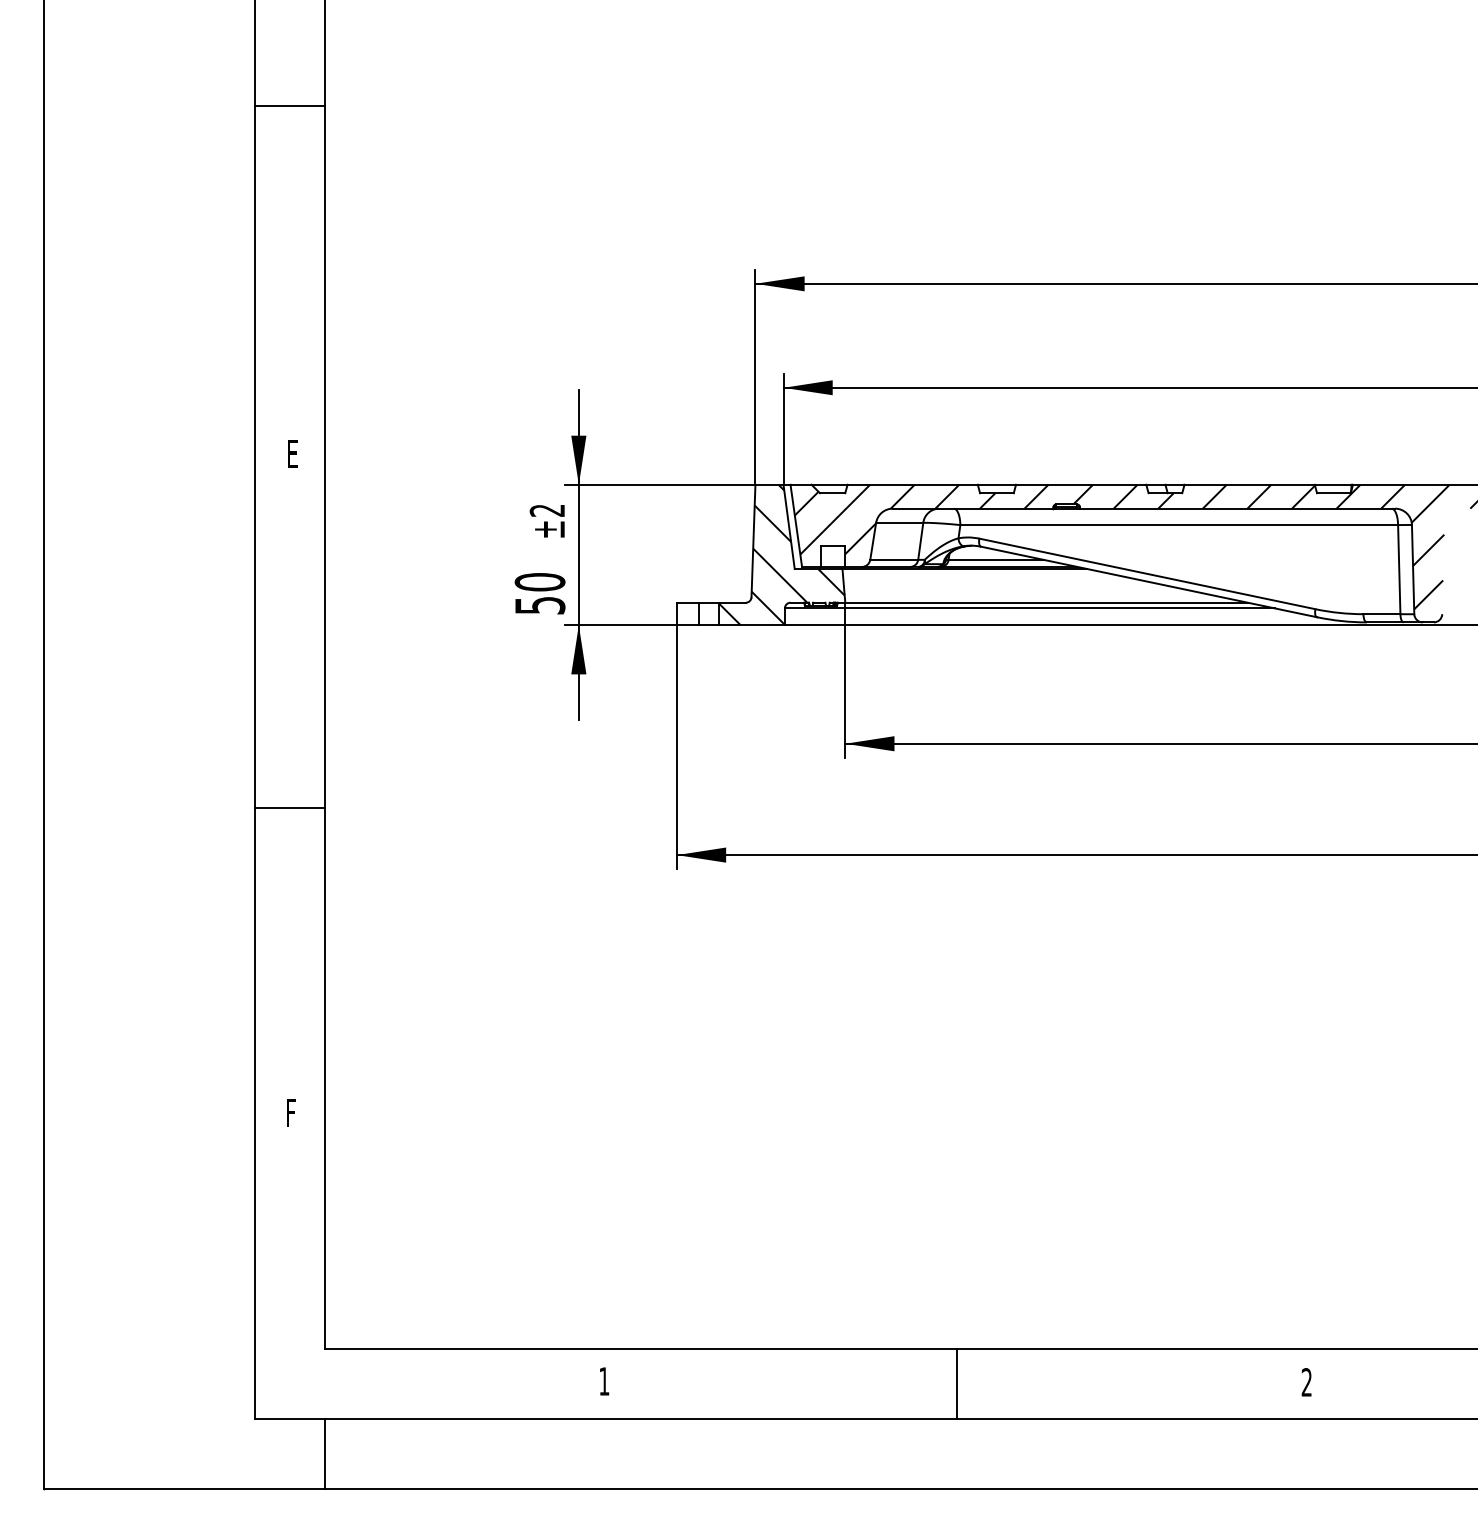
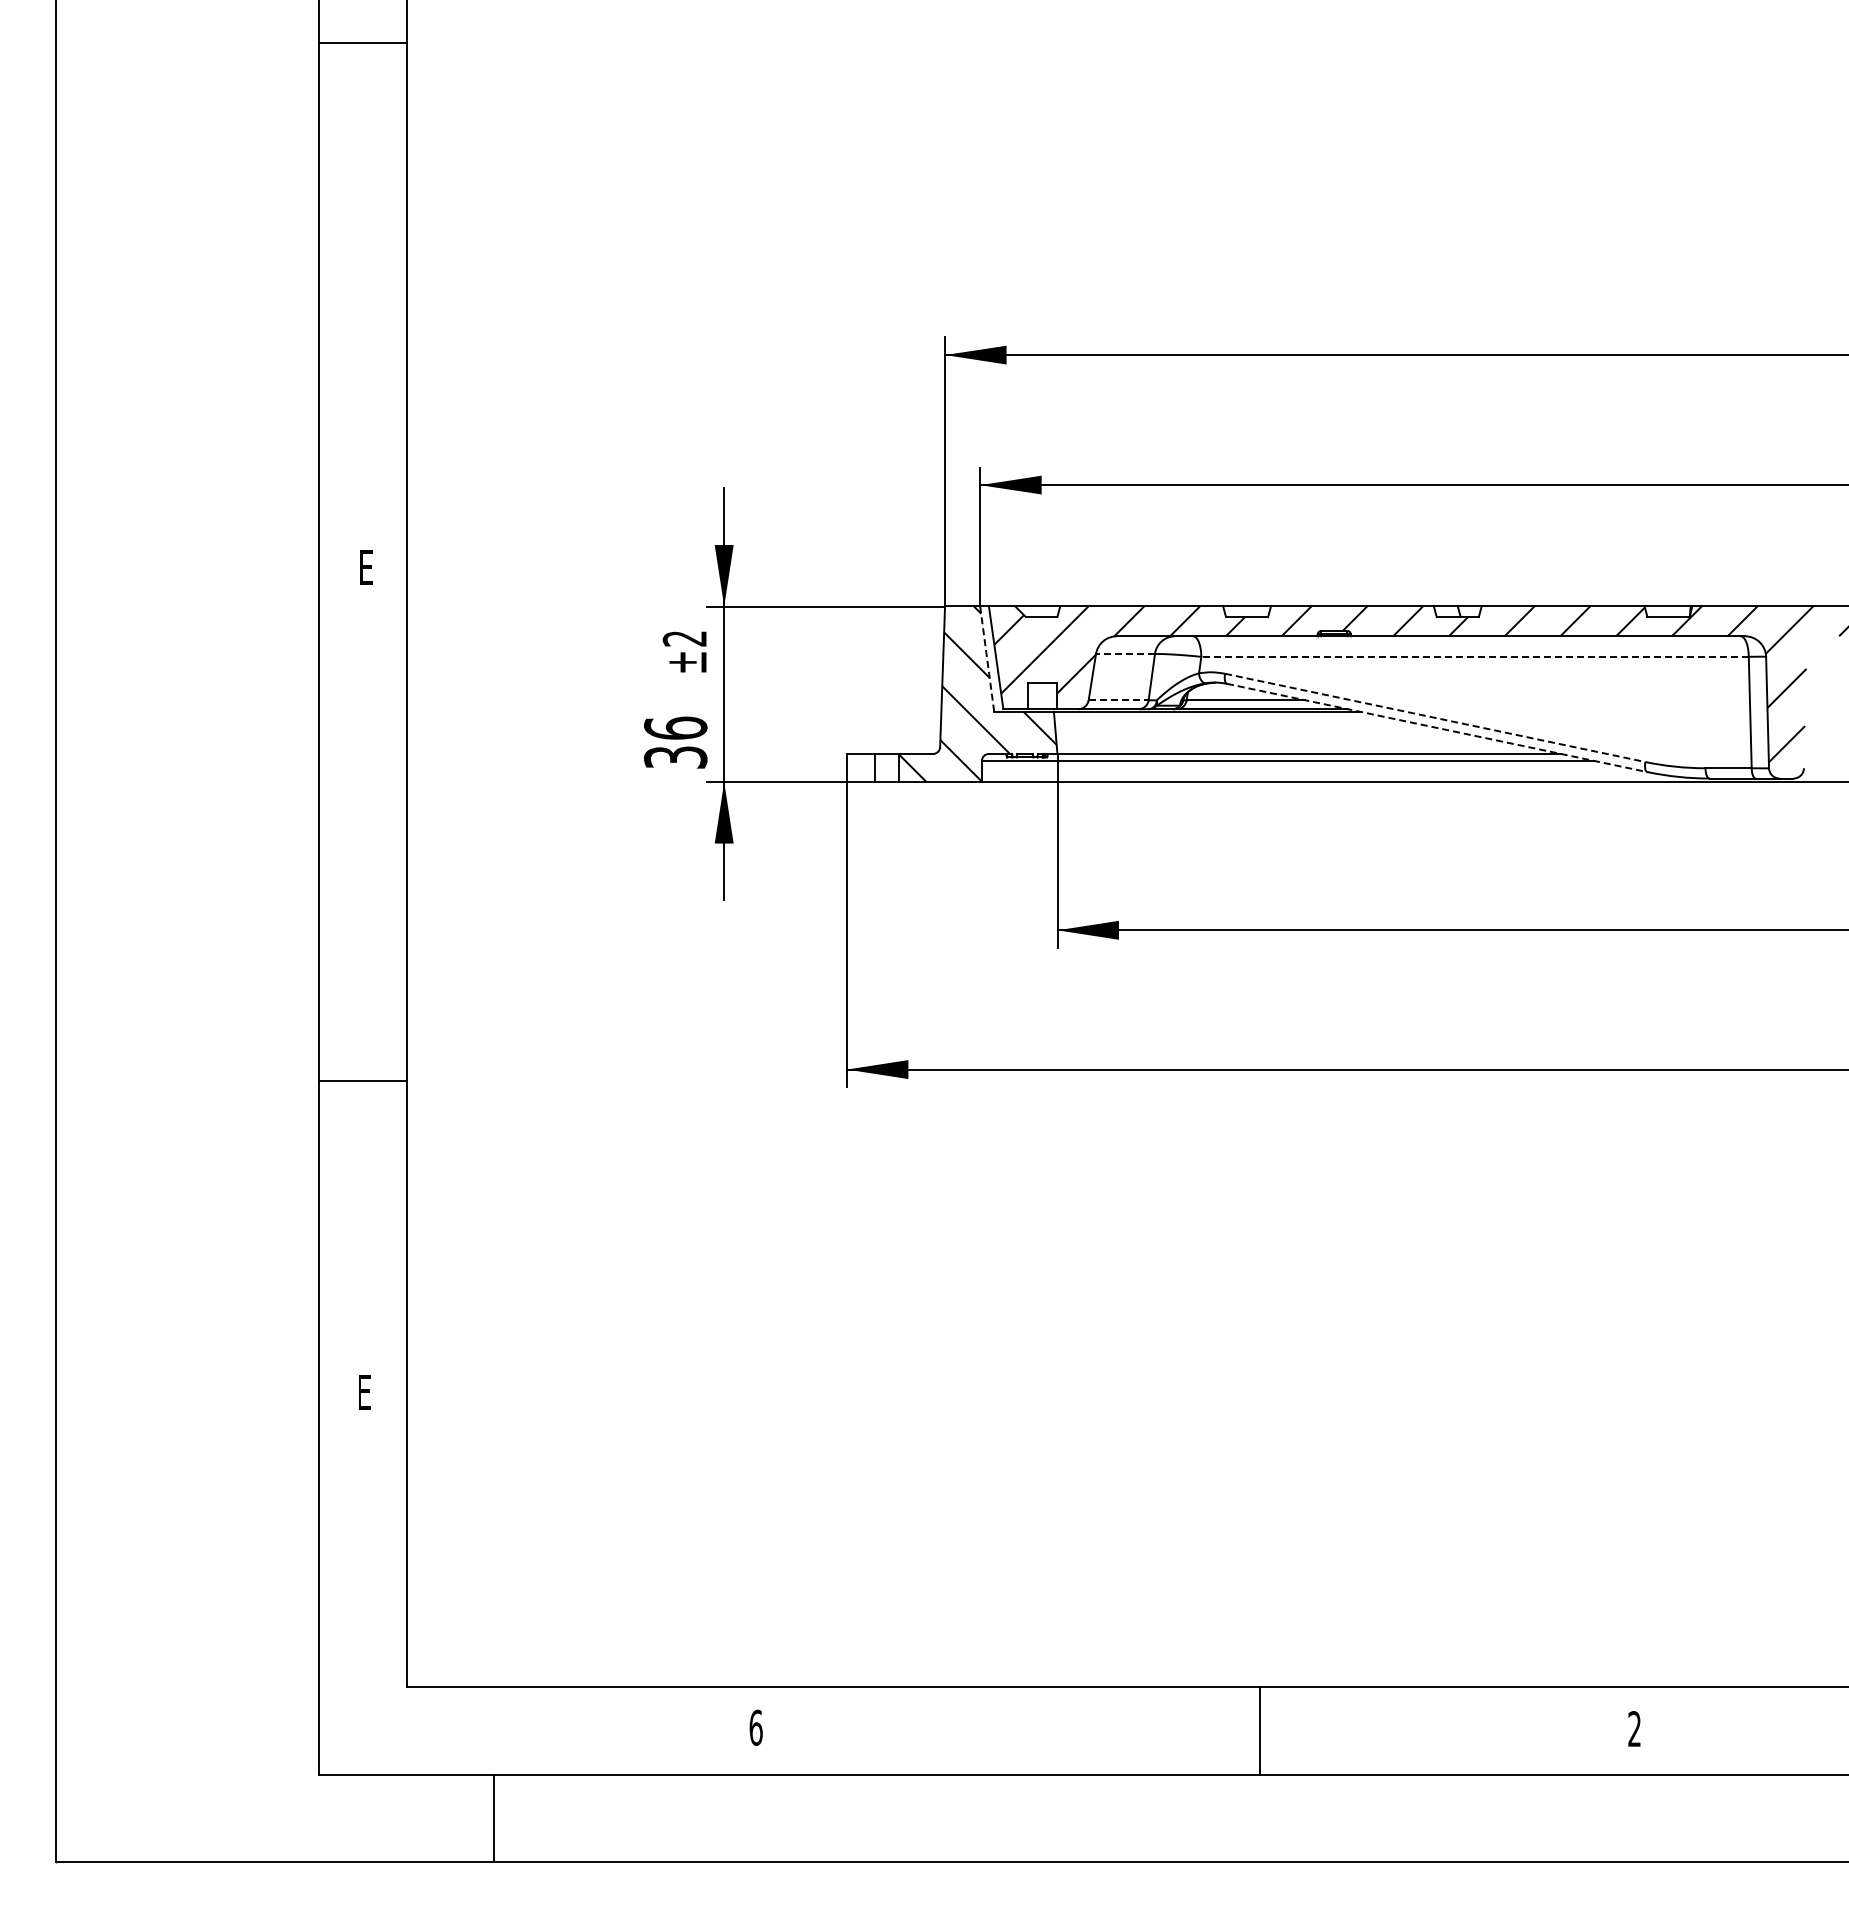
line: (289, 105) -> (362, 42), moved
line: (899, 523) -> (1125, 654), solid -> dashed
line: (1179, 524) -> (1475, 656), solid -> dashed
line: (789, 527) -> (987, 659), solid -> dashed
line: (894, 560) -> (1118, 700), solid -> dashed
line: (1147, 573) -> (1435, 717), solid -> dashed
line: (1149, 581) -> (1437, 727), solid -> dashed
text: (539, 593) -> (675, 742), 50 -> 36
line: (289, 807) -> (362, 1080), moved
text: (291, 1113) -> (364, 1392), F -> E
text: (603, 1381) -> (755, 1727), 1 -> 6
line: (956, 1383) -> (1259, 1730), moved
line: (324, 1453) -> (493, 1818), moved

